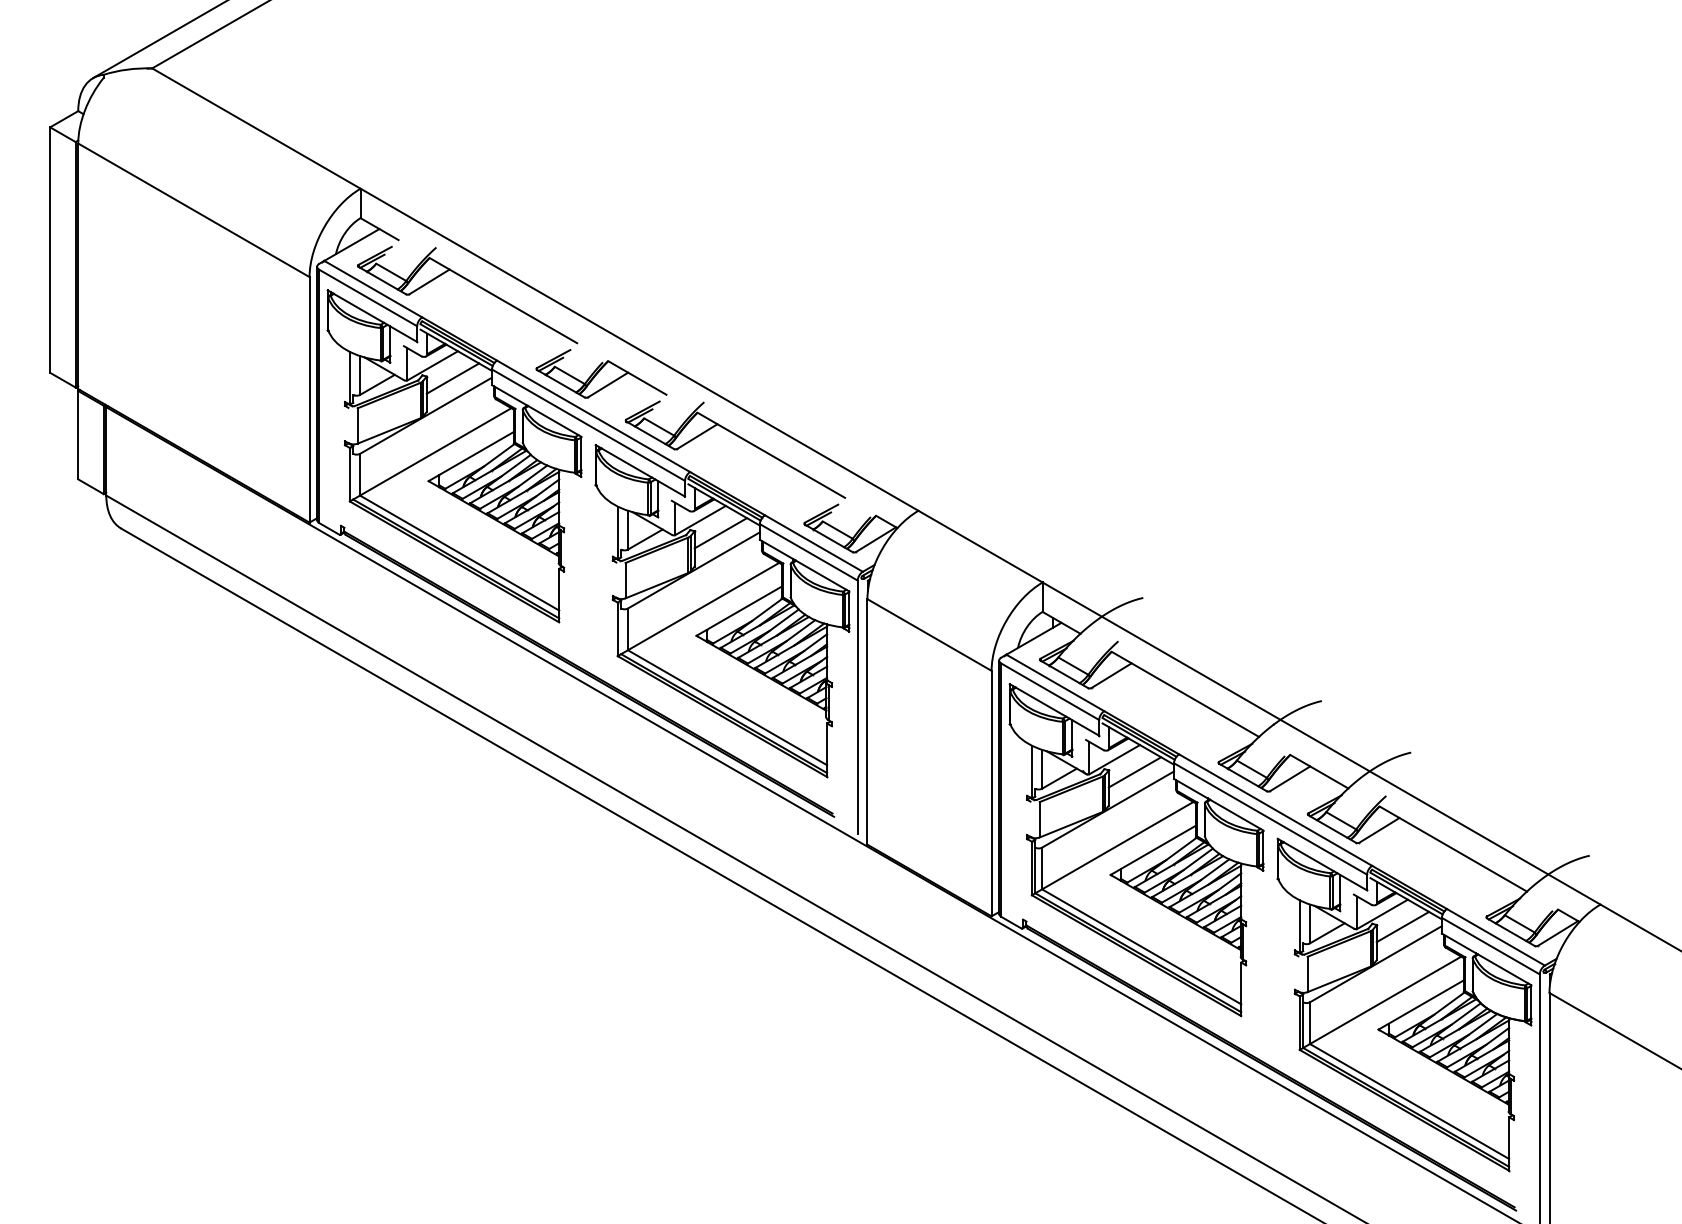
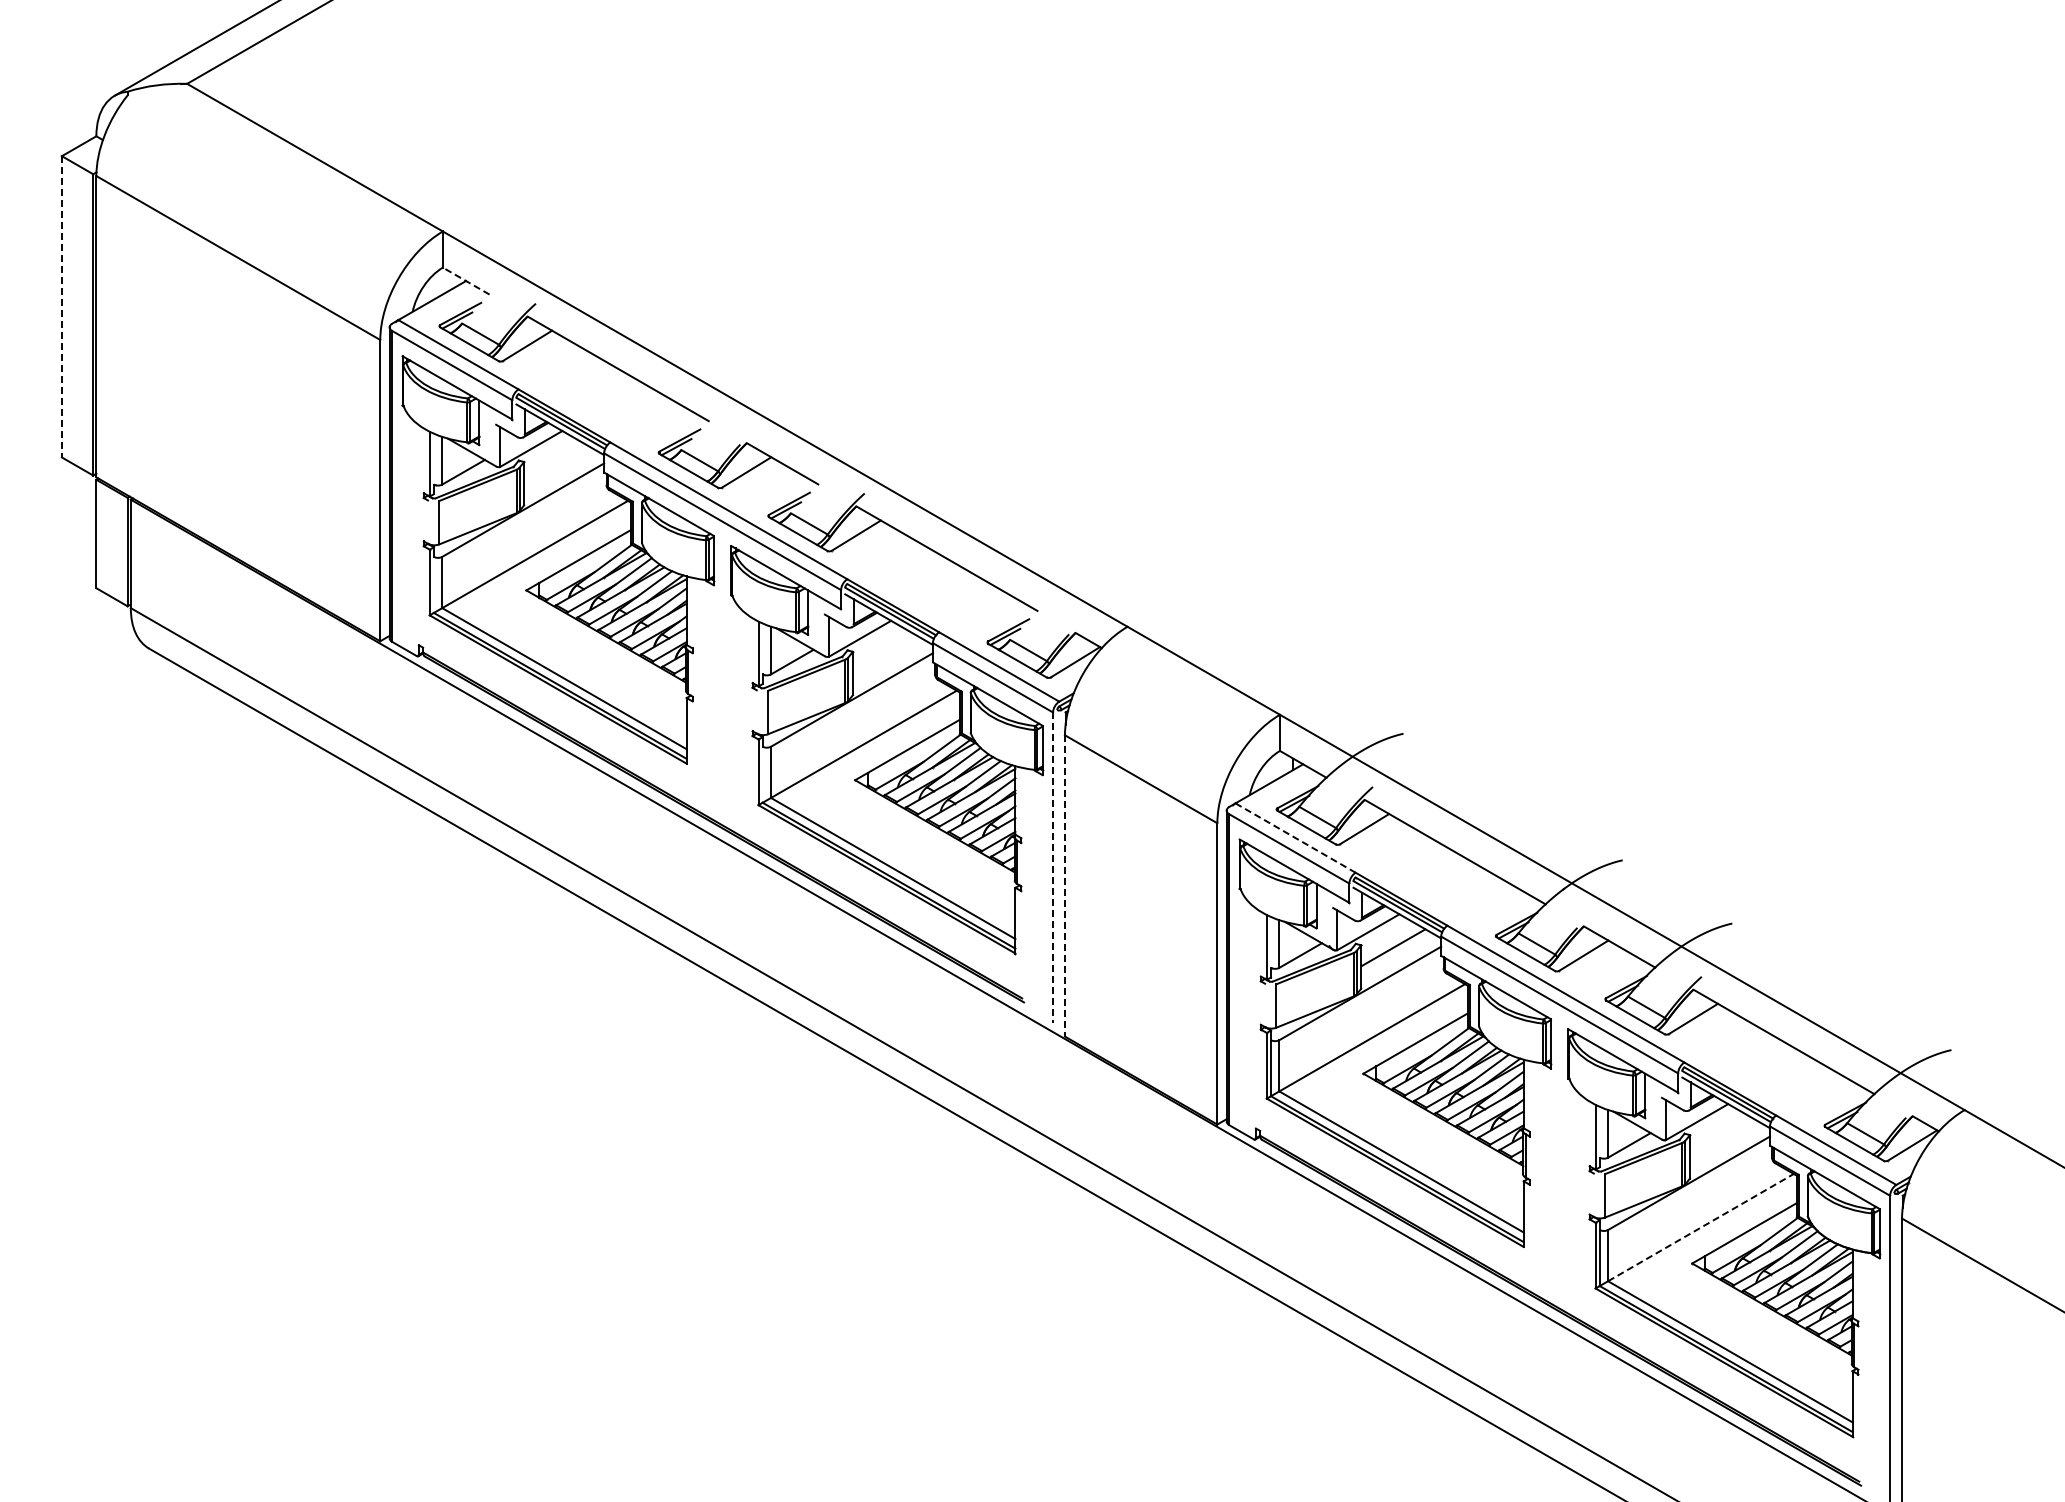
line: (379, 229) -> (466, 281), solid -> dashed
line: (49, 249) -> (61, 306), solid -> dashed
line: (453, 378) -> (556, 464), removed
line: (720, 532) -> (884, 653), removed
line: (1056, 683) -> (1296, 838), solid -> dashed
line: (858, 707) -> (1053, 868), solid -> dashed
line: (867, 721) -> (1064, 885), solid -> dashed
line: (1402, 926) -> (1721, 1137), removed
line: (1386, 1000) -> (1701, 1227), solid -> dashed

